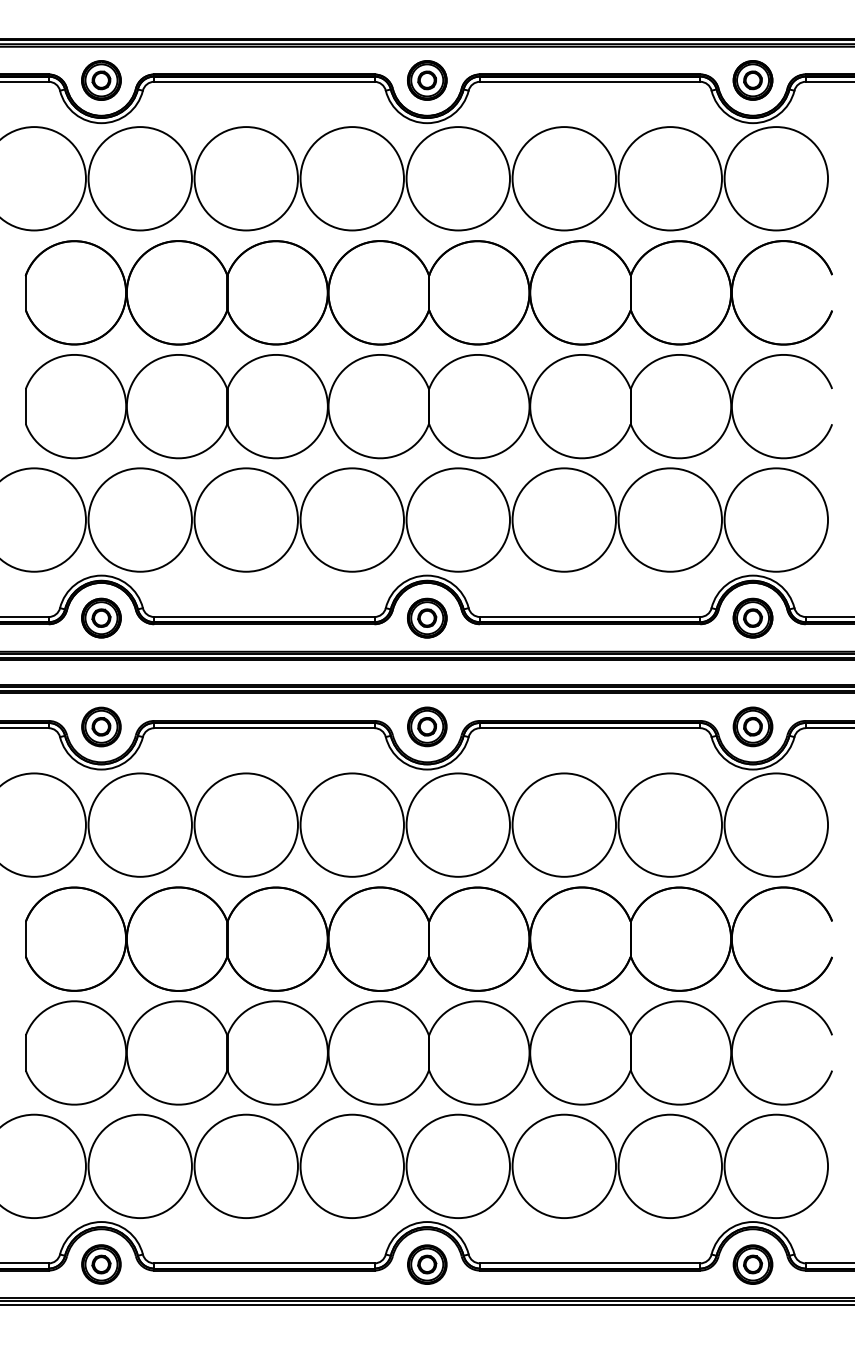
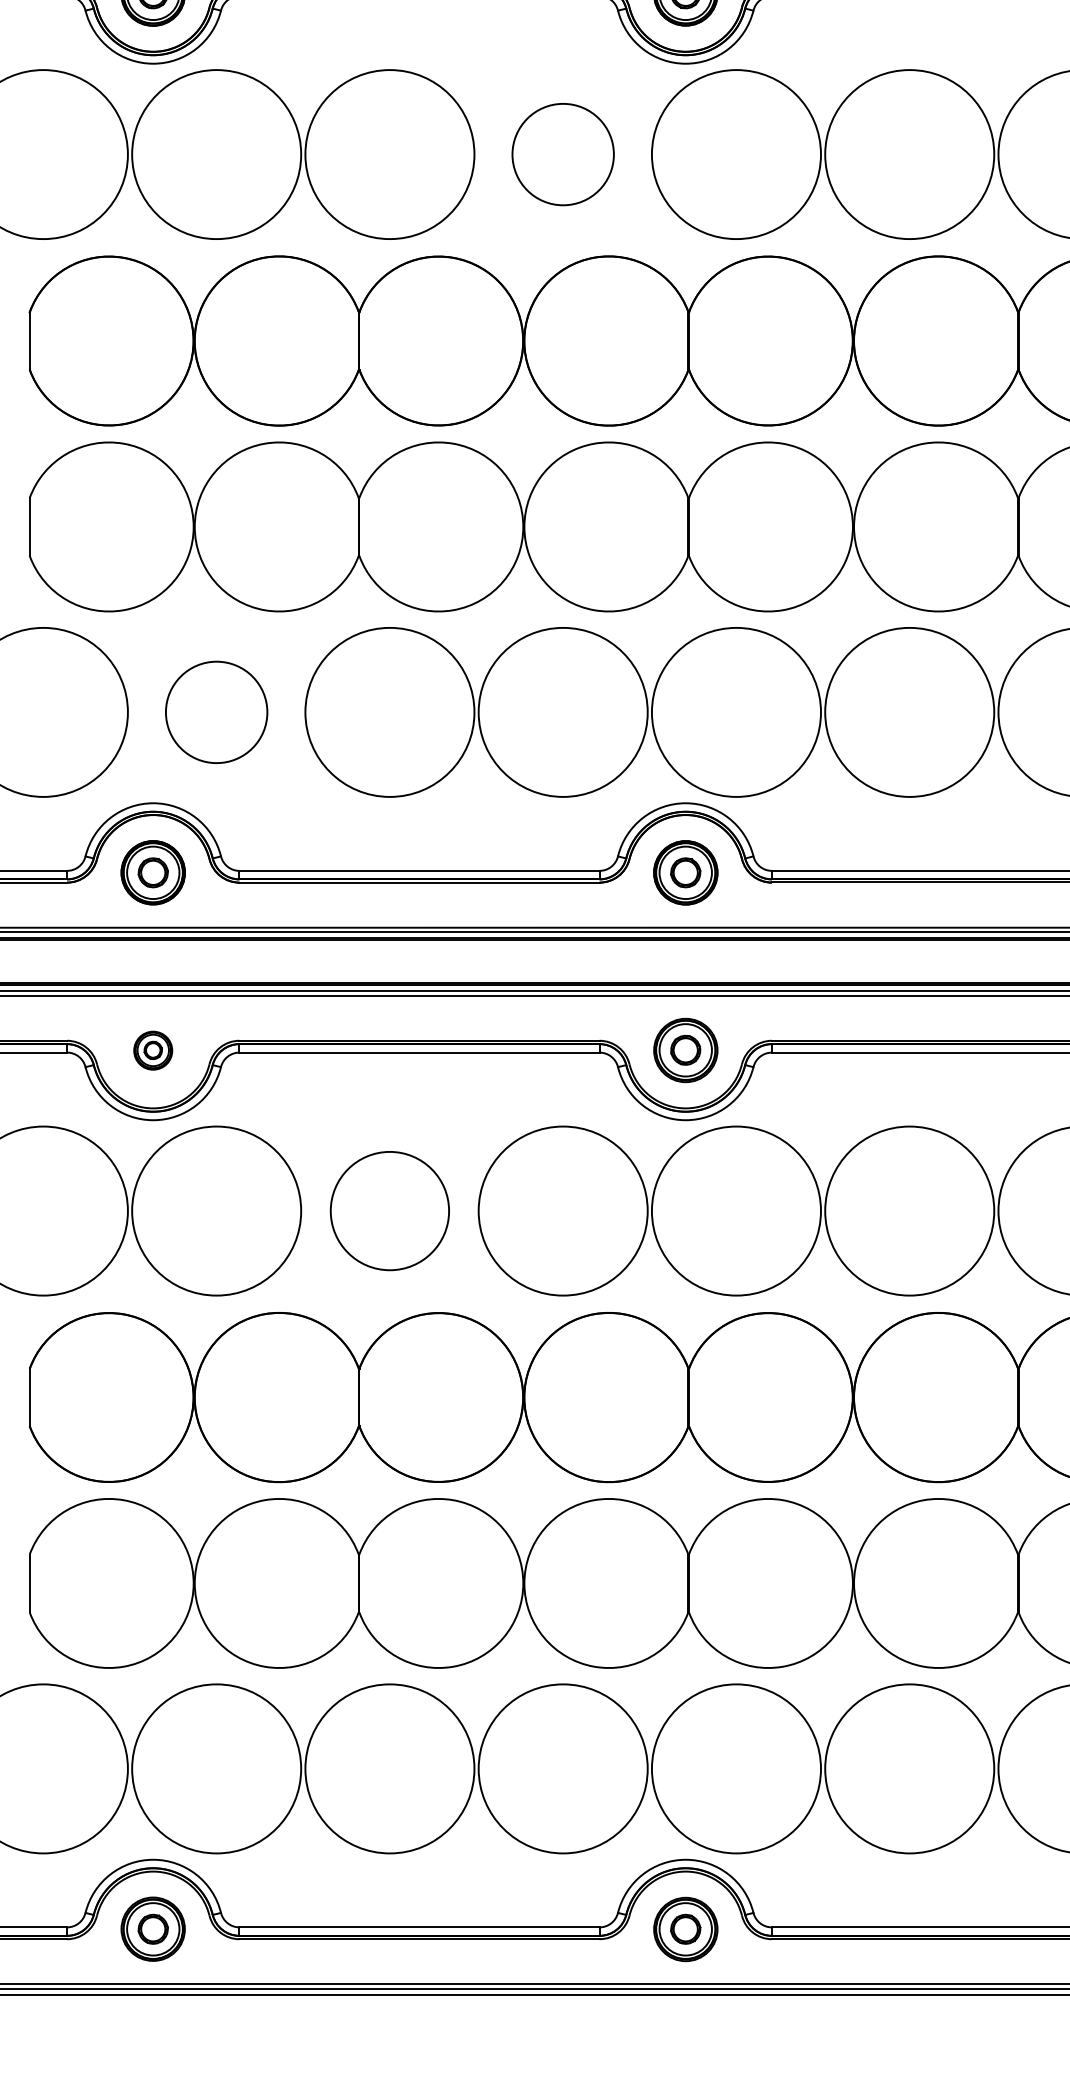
circle: (351, 178) -> (561, 154), size x0.6
circle: (139, 519) -> (215, 711), size x0.6
part: (101, 726) -> (153, 1049), size x0.6
circle: (245, 824) -> (388, 1210), size x0.7

